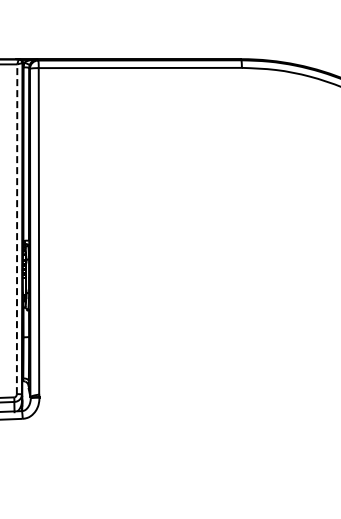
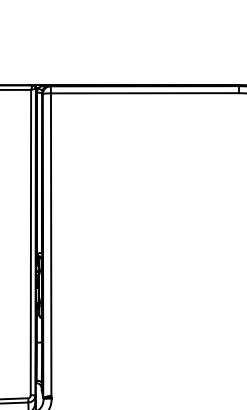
line: (17, 229) -> (31, 242), dashed -> solid

